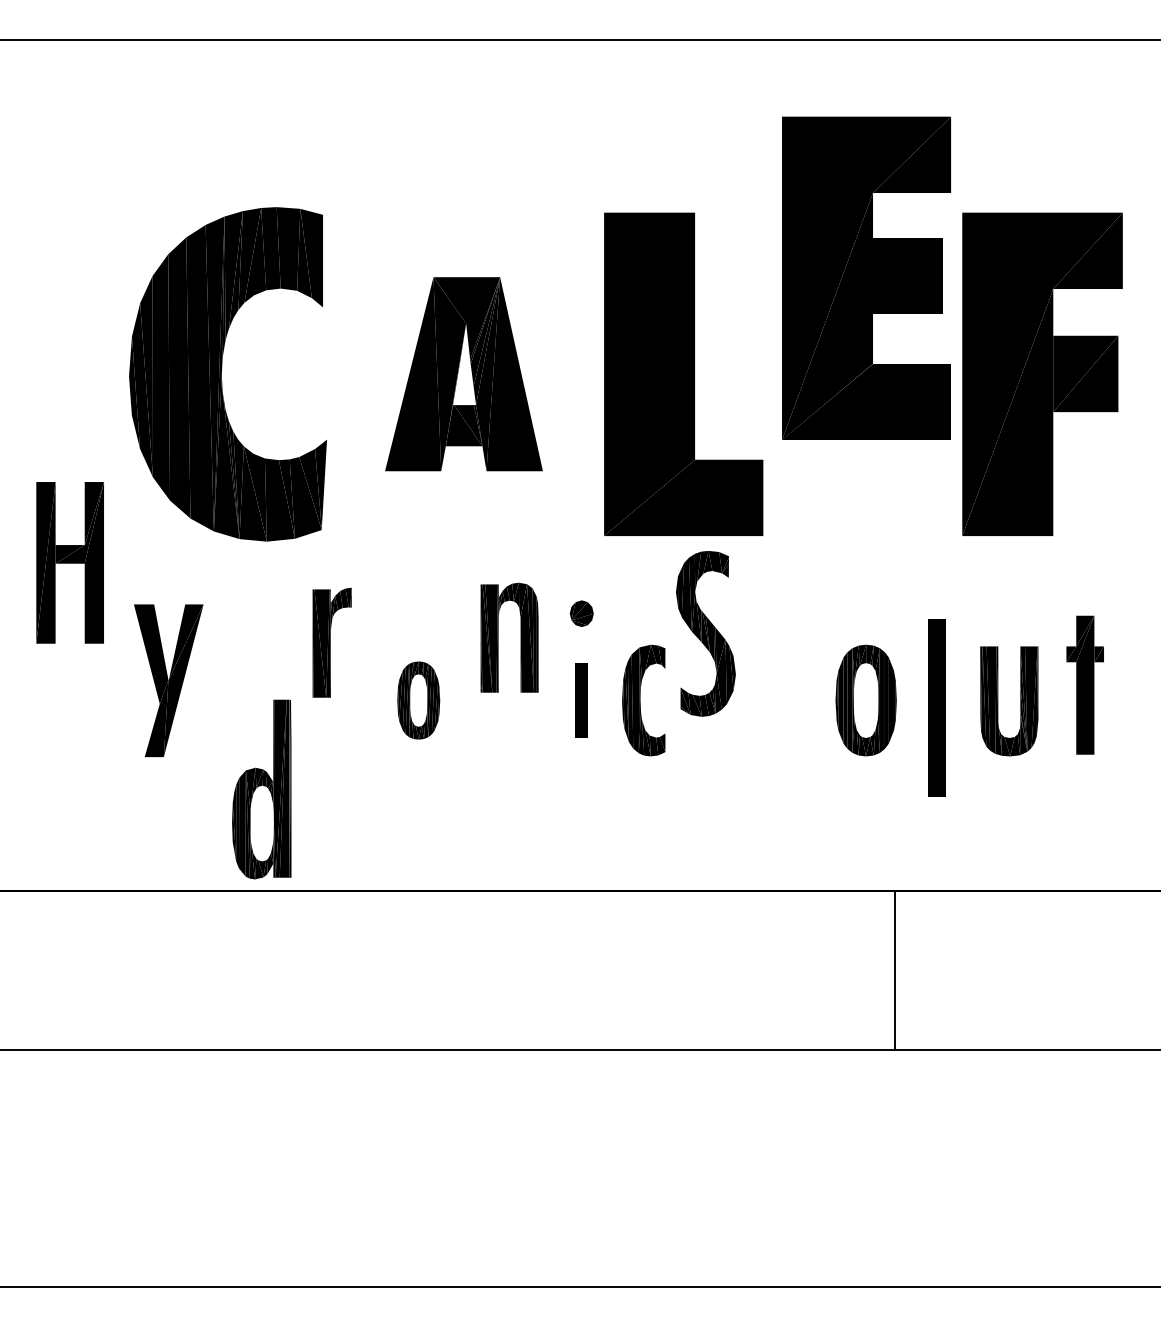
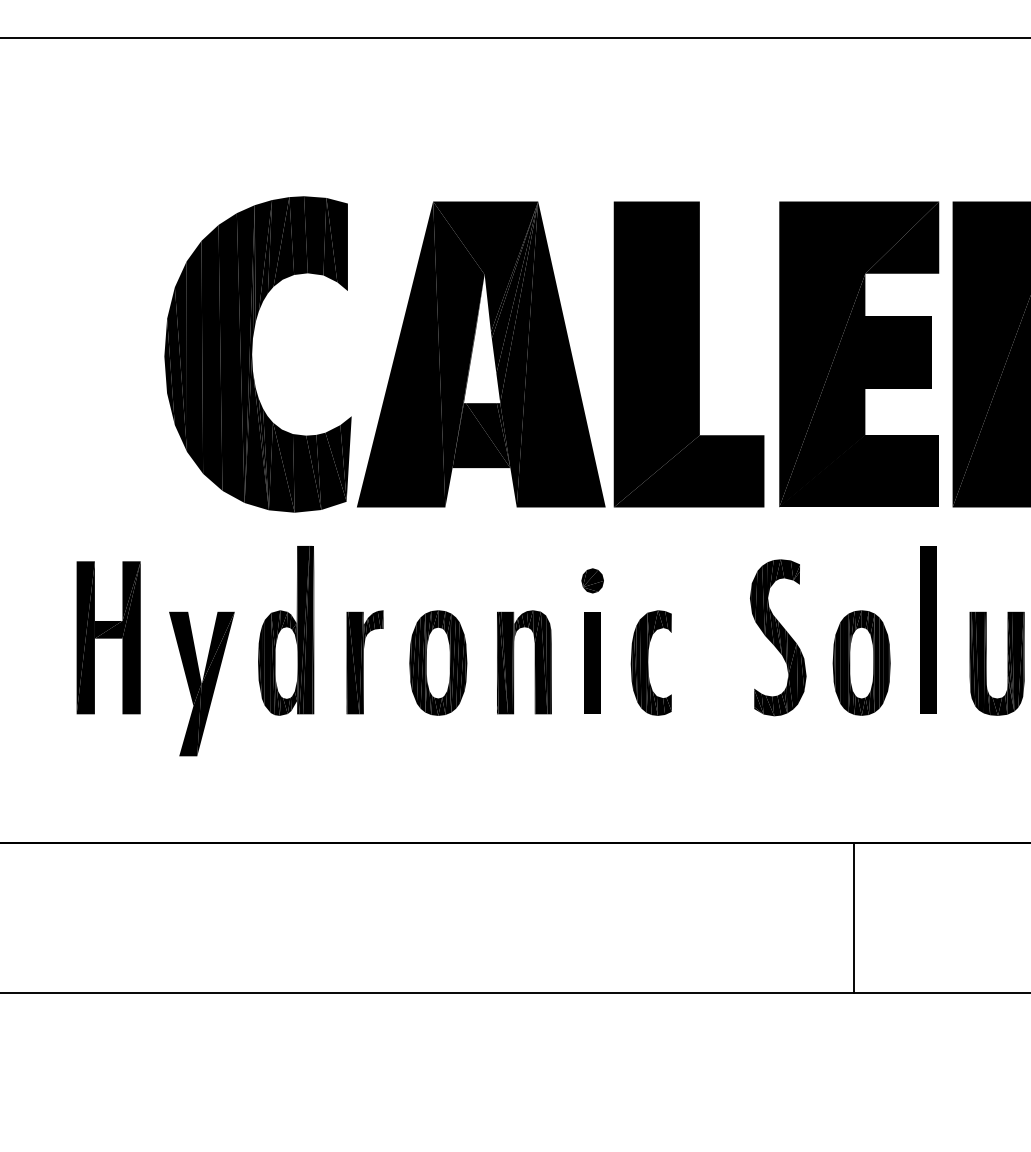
part: (866, 277) -> (859, 353), moved
part: (463, 373) -> (480, 353), size x1.67
part: (69, 562) -> (108, 637), moved
part: (705, 633) -> (777, 637), moved
part: (498, 637) -> (513, 662), moved
part: (331, 642) -> (364, 662), moved
part: (168, 680) -> (201, 683), moved
part: (418, 700) -> (438, 663), size x1.43
part: (581, 700) -> (592, 663), size x1.43
part: (936, 707) -> (928, 629), moved
part: (261, 789) -> (285, 630), moved
line: (894, 970) -> (853, 918), moved

